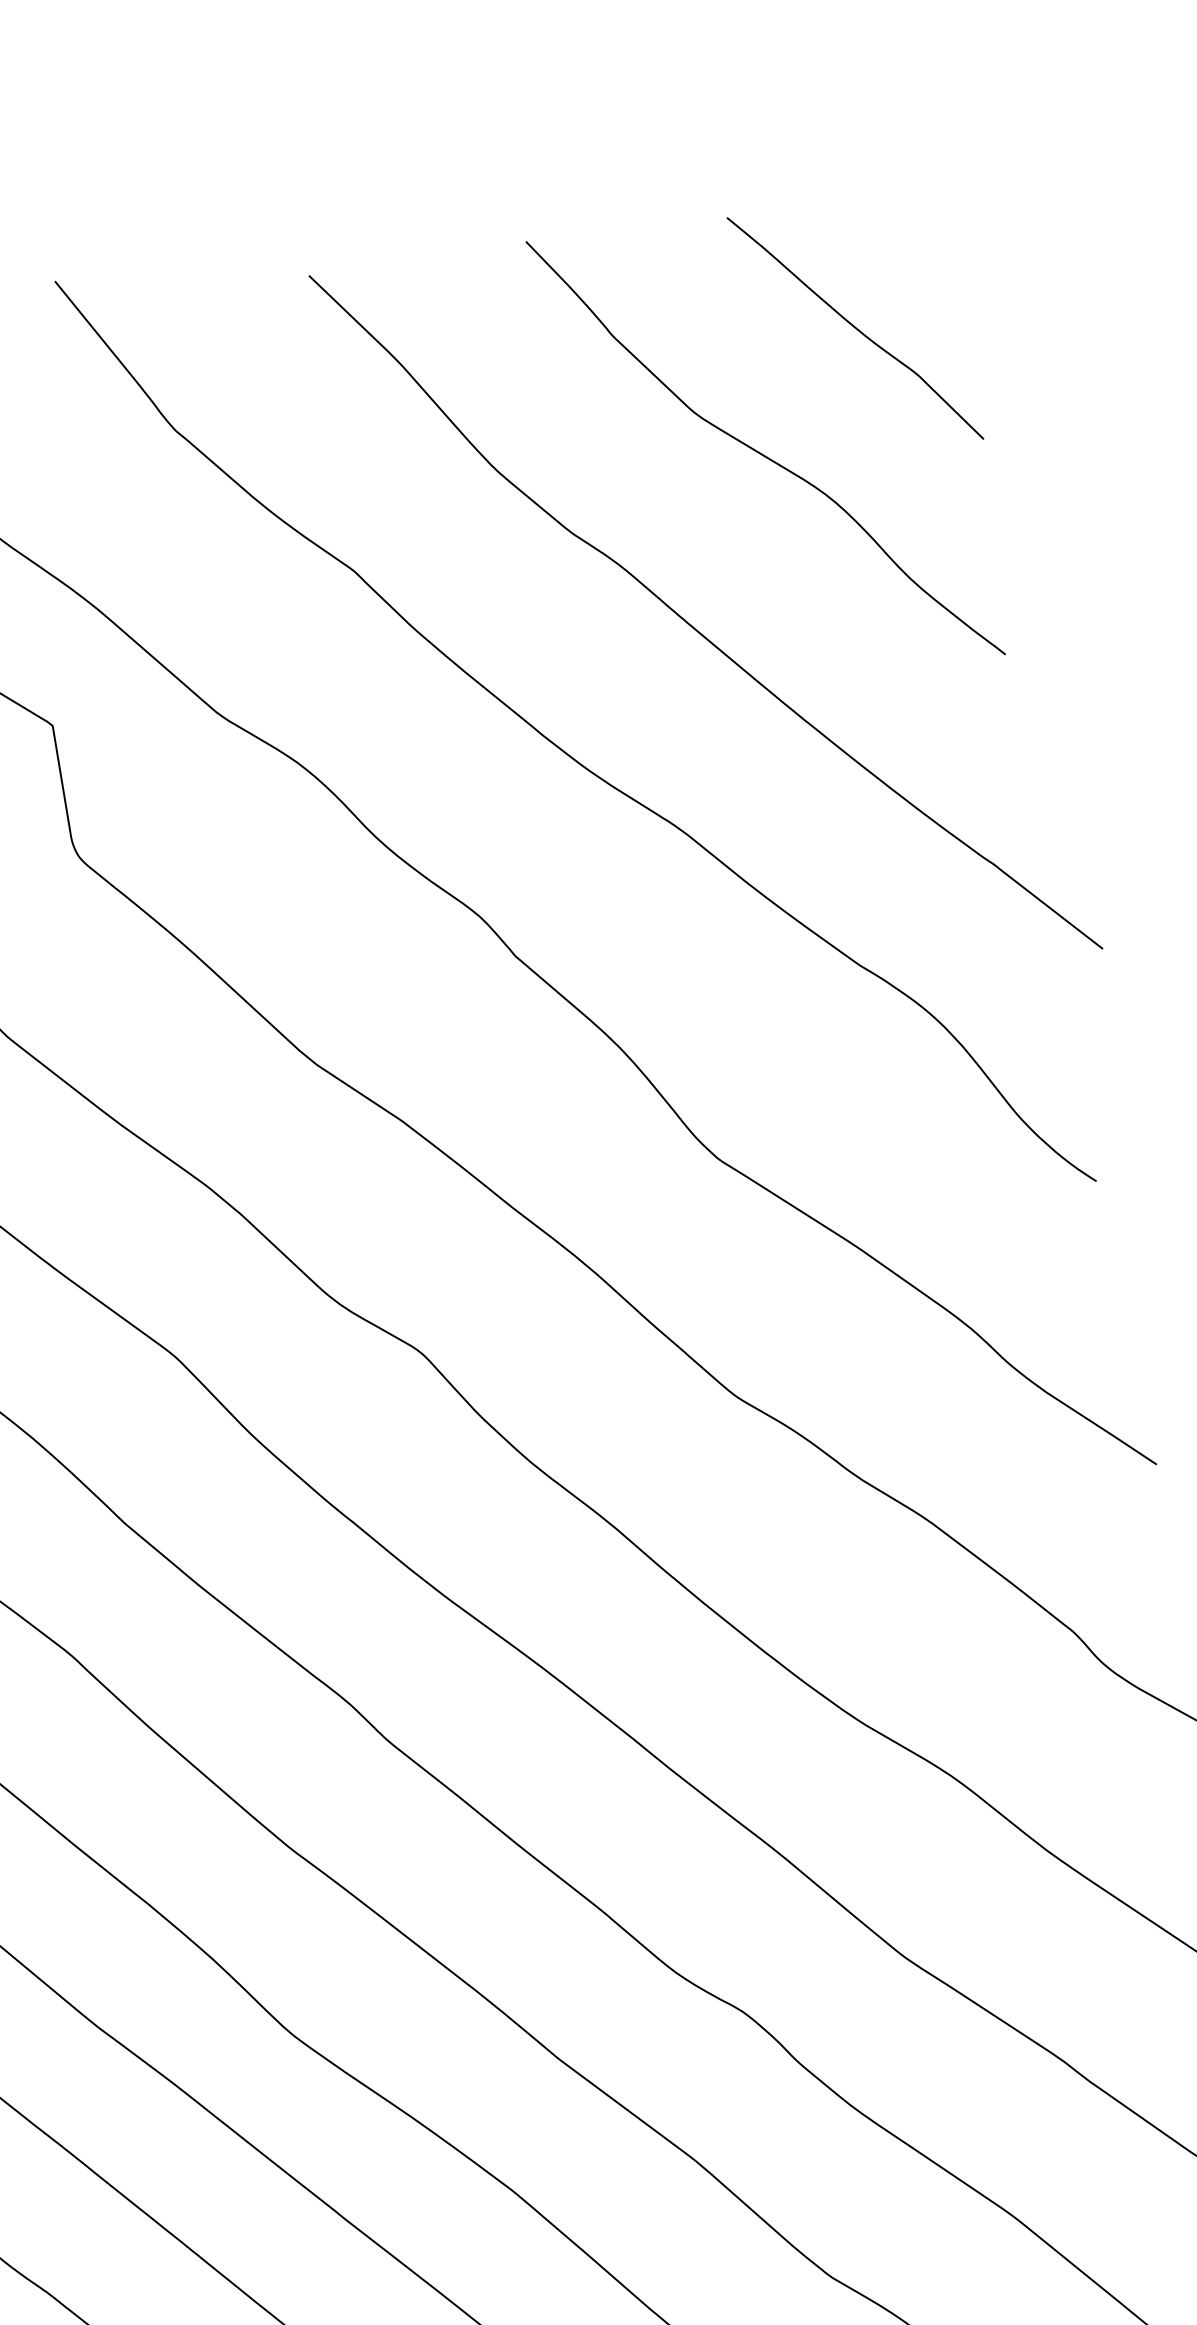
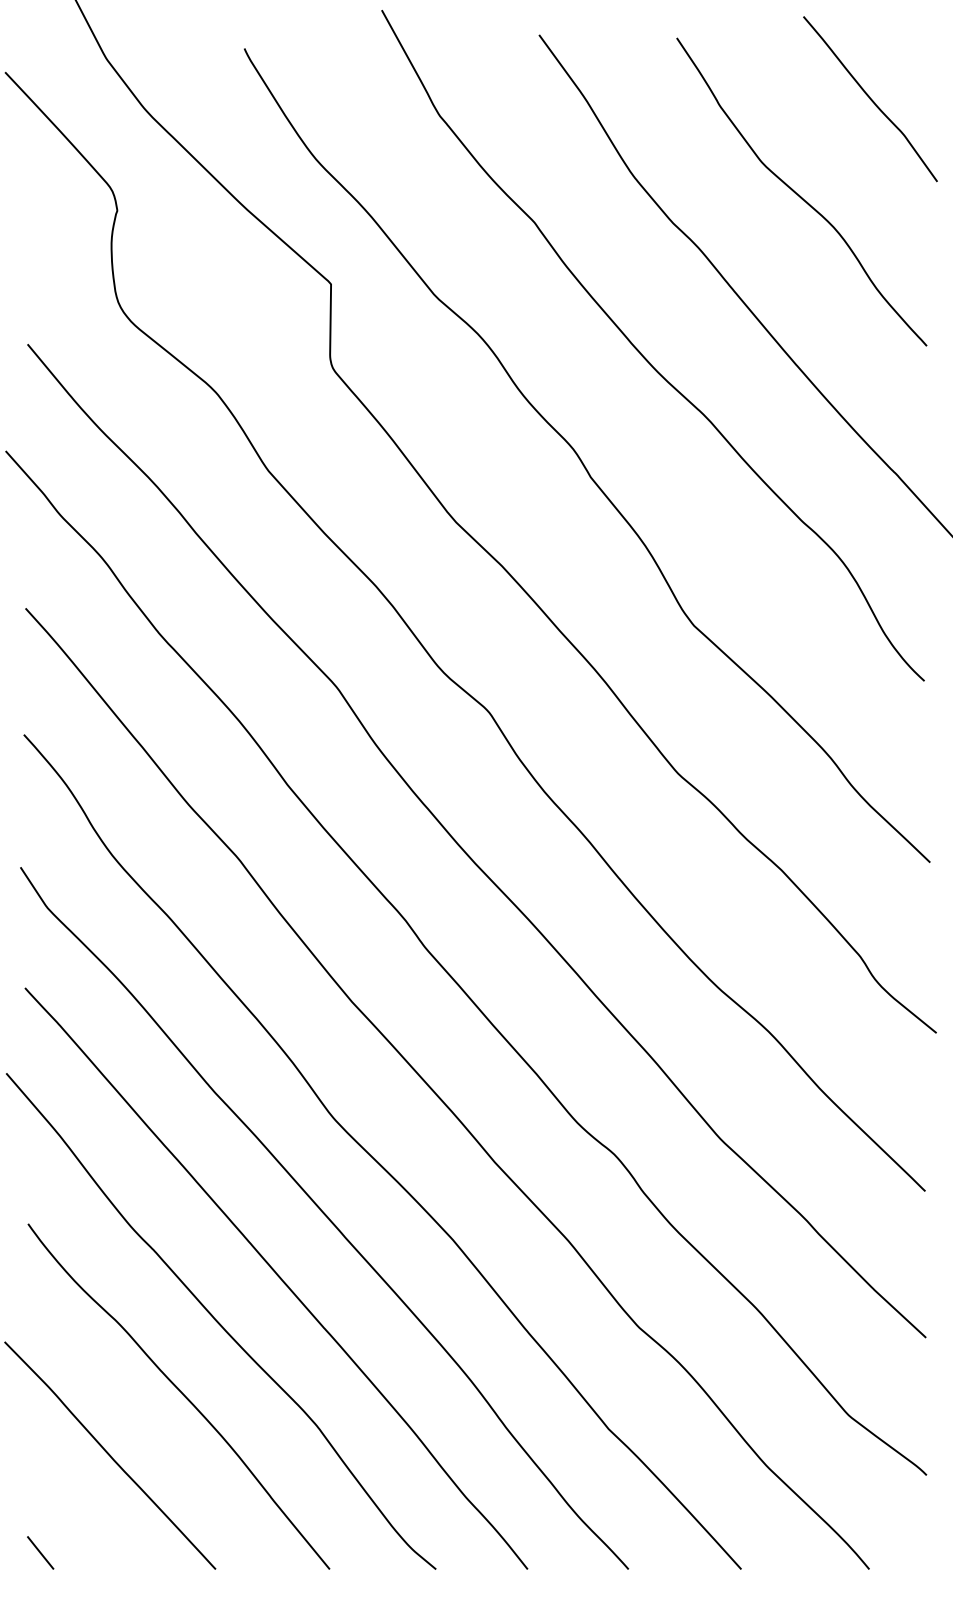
curve: (855, 328) -> (870, 99), moved

